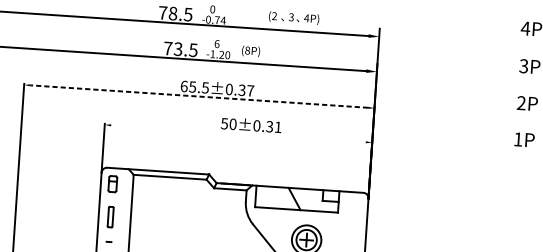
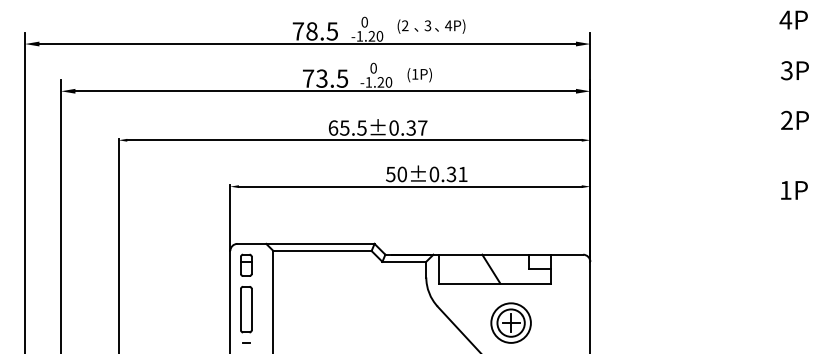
text: (294, 18) -> (431, 26), moved
text: (215, 20) -> (369, 36), -0.74 -> -1.20
text: (217, 43) -> (373, 67), 6 -> 0
text: (247, 50) -> (415, 73), (8P) -> (1P)
line: (199, 96) -> (354, 140), dashed -> solid
line: (237, 133) -> (409, 186), added
text: (524, 139) -> (794, 190), moved
part: (110, 216) -> (246, 309), size x1.67

